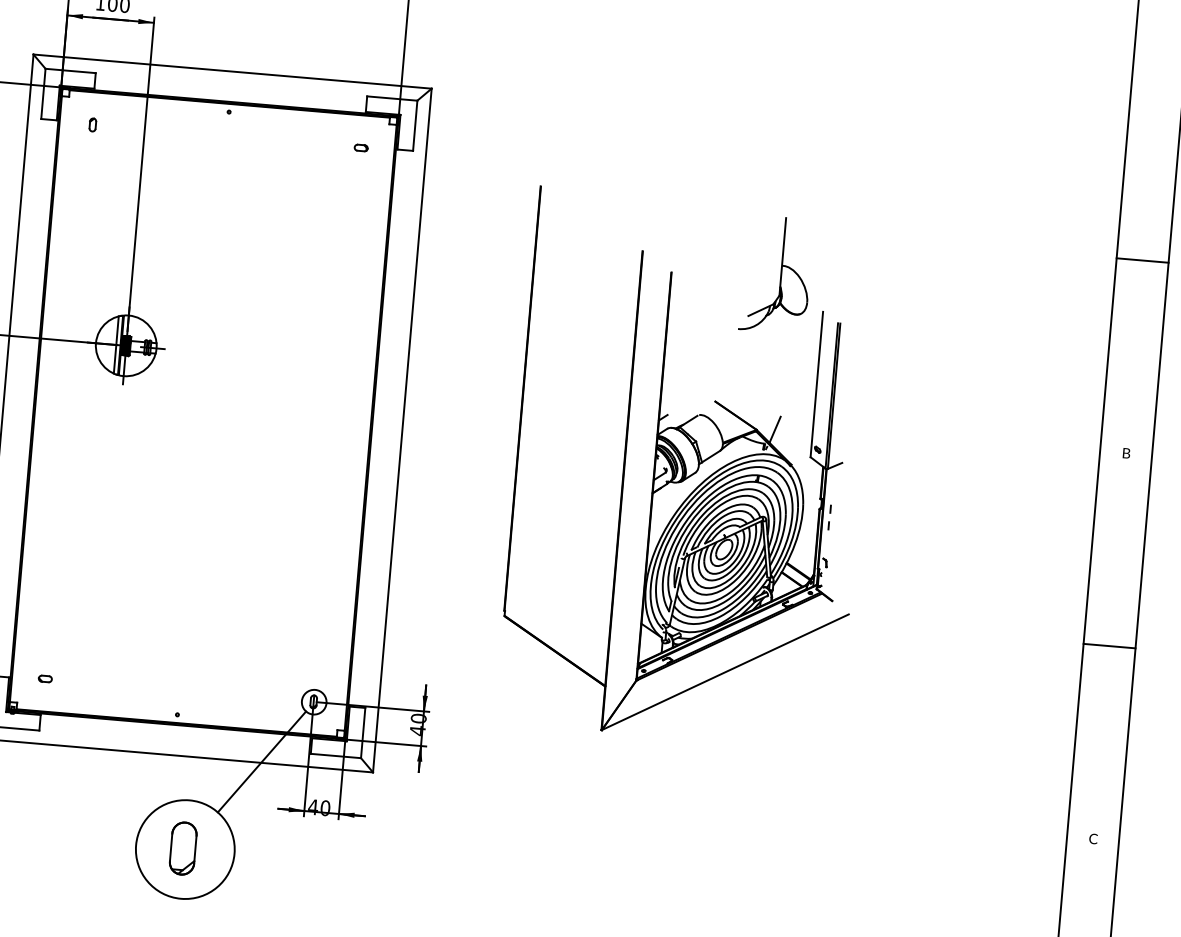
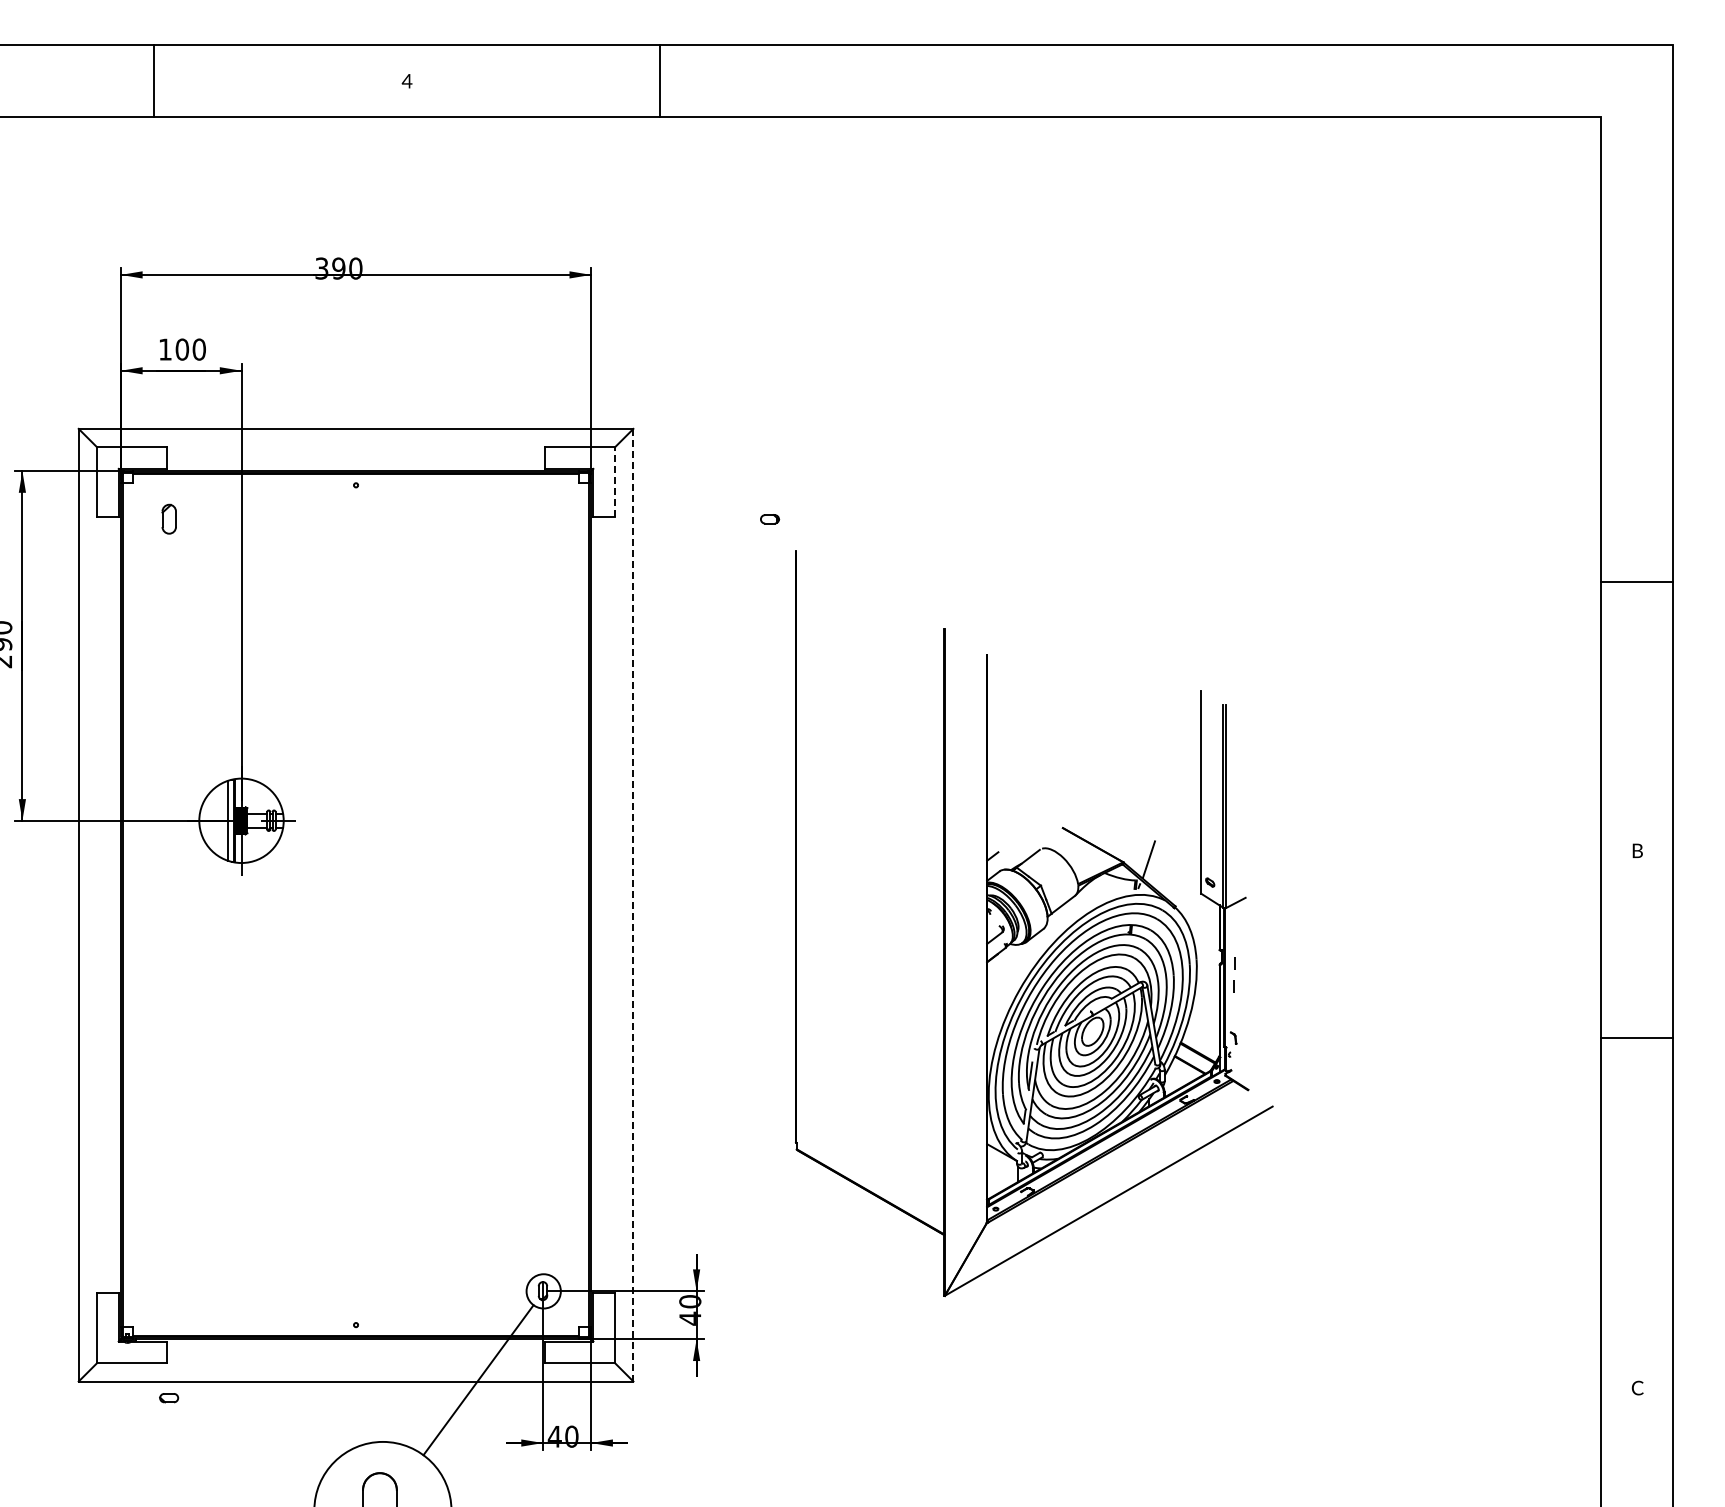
part: (92, 125) -> (168, 519), size x1.6
line: (415, 126) -> (615, 482), solid -> dashed
part: (361, 148) -> (770, 519), moved
part: (780, 275) -> (1138, 645), removed
line: (402, 430) -> (633, 905), solid -> dashed
line: (1109, 646) -> (1636, 1037), moved
part: (45, 679) -> (169, 1398), moved

